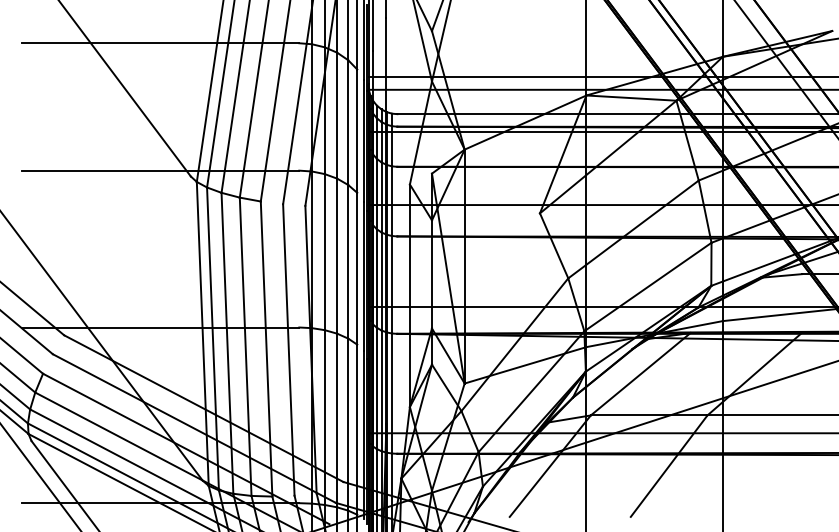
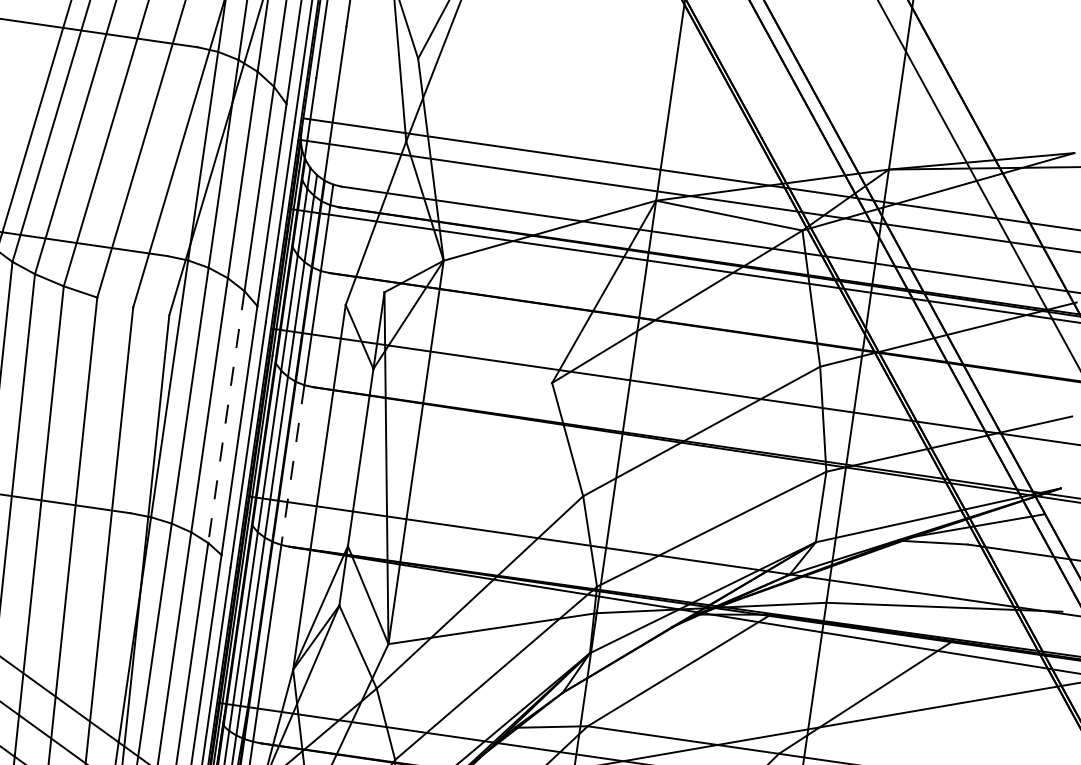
line: (348, 261) -> (226, 416), solid -> dashed
line: (392, 284) -> (293, 464), solid -> dashed

